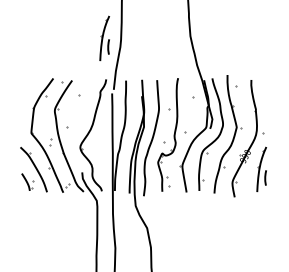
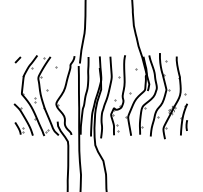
part: (104, 38) -> (73, 27), removed
line: (25, 84) -> (17, 59), added

